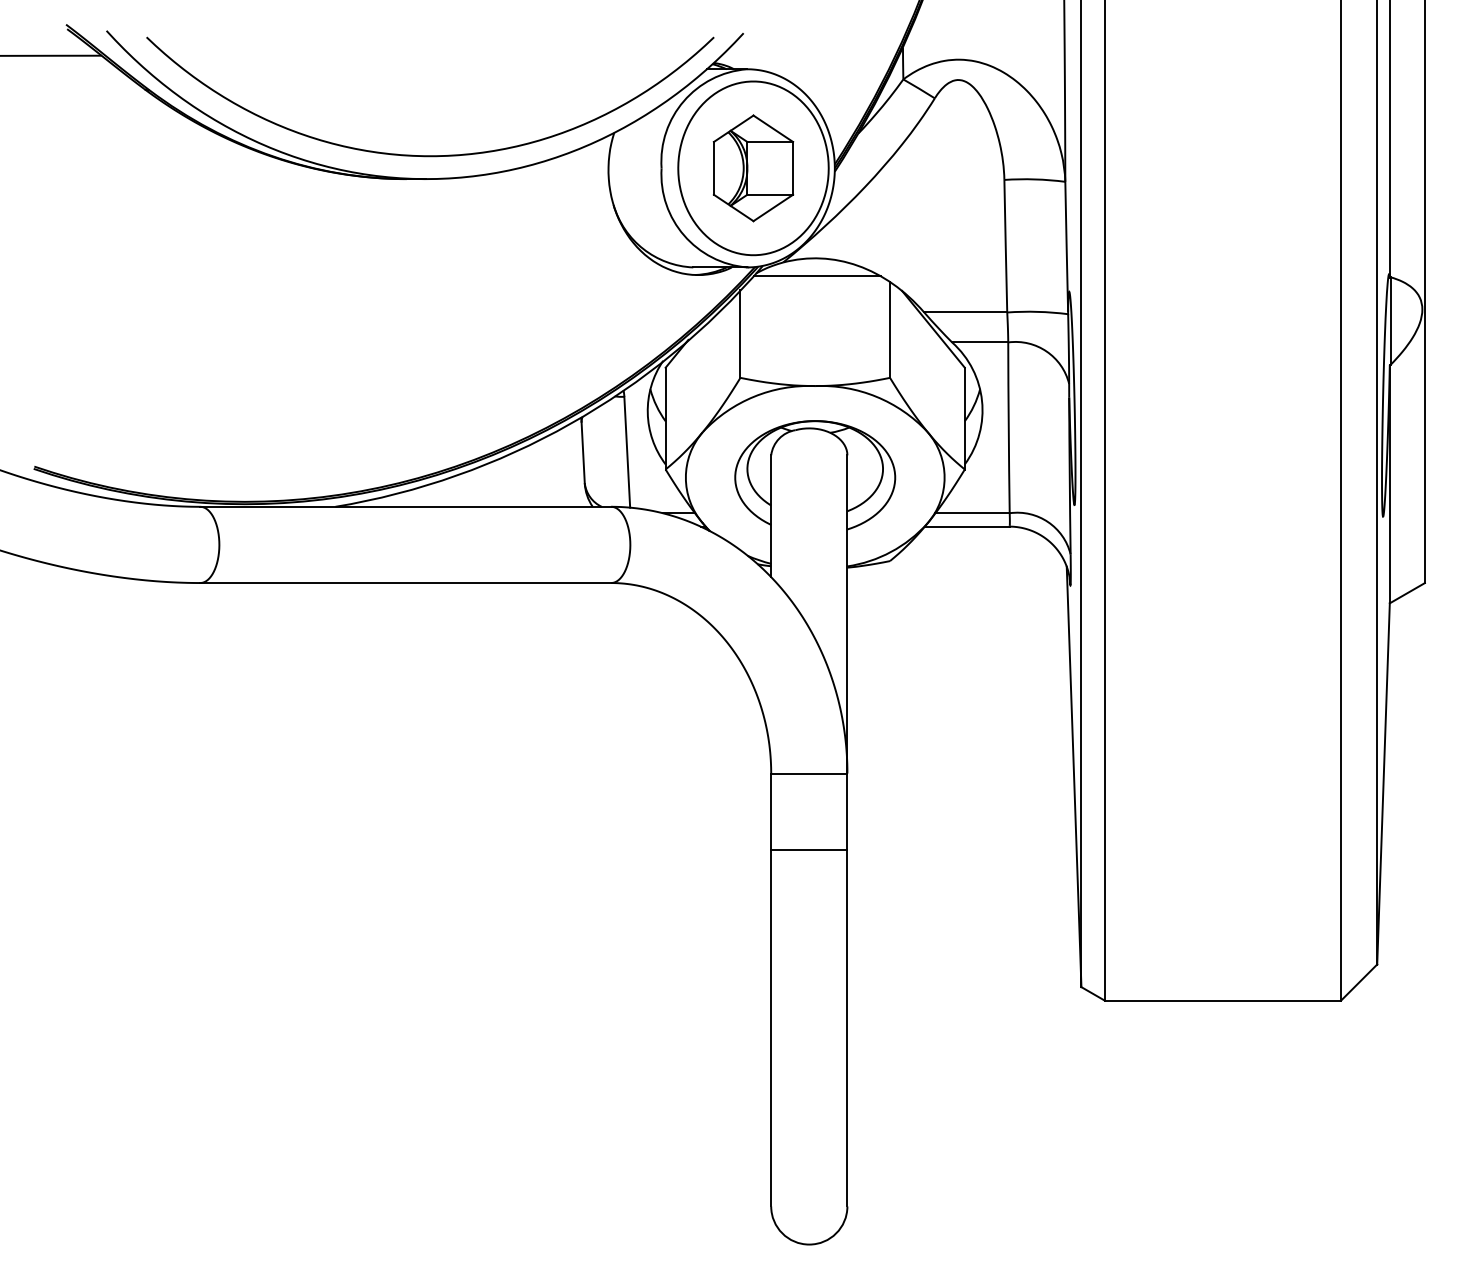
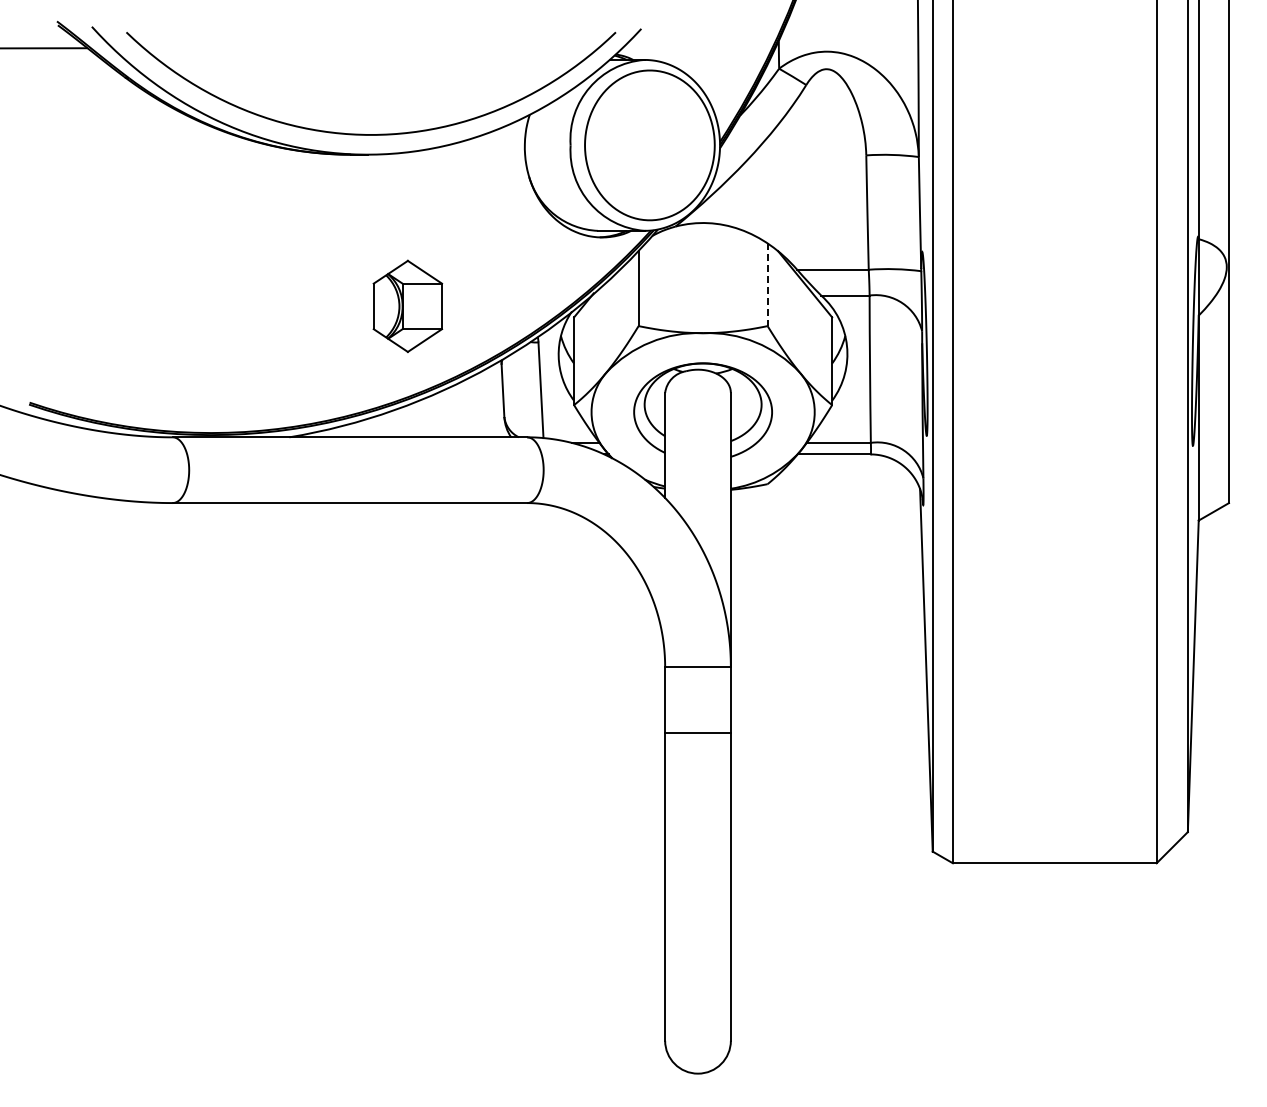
part: (753, 167) -> (407, 305), moved
line: (816, 276) -> (704, 238), removed
line: (889, 330) -> (767, 285), solid -> dashed

